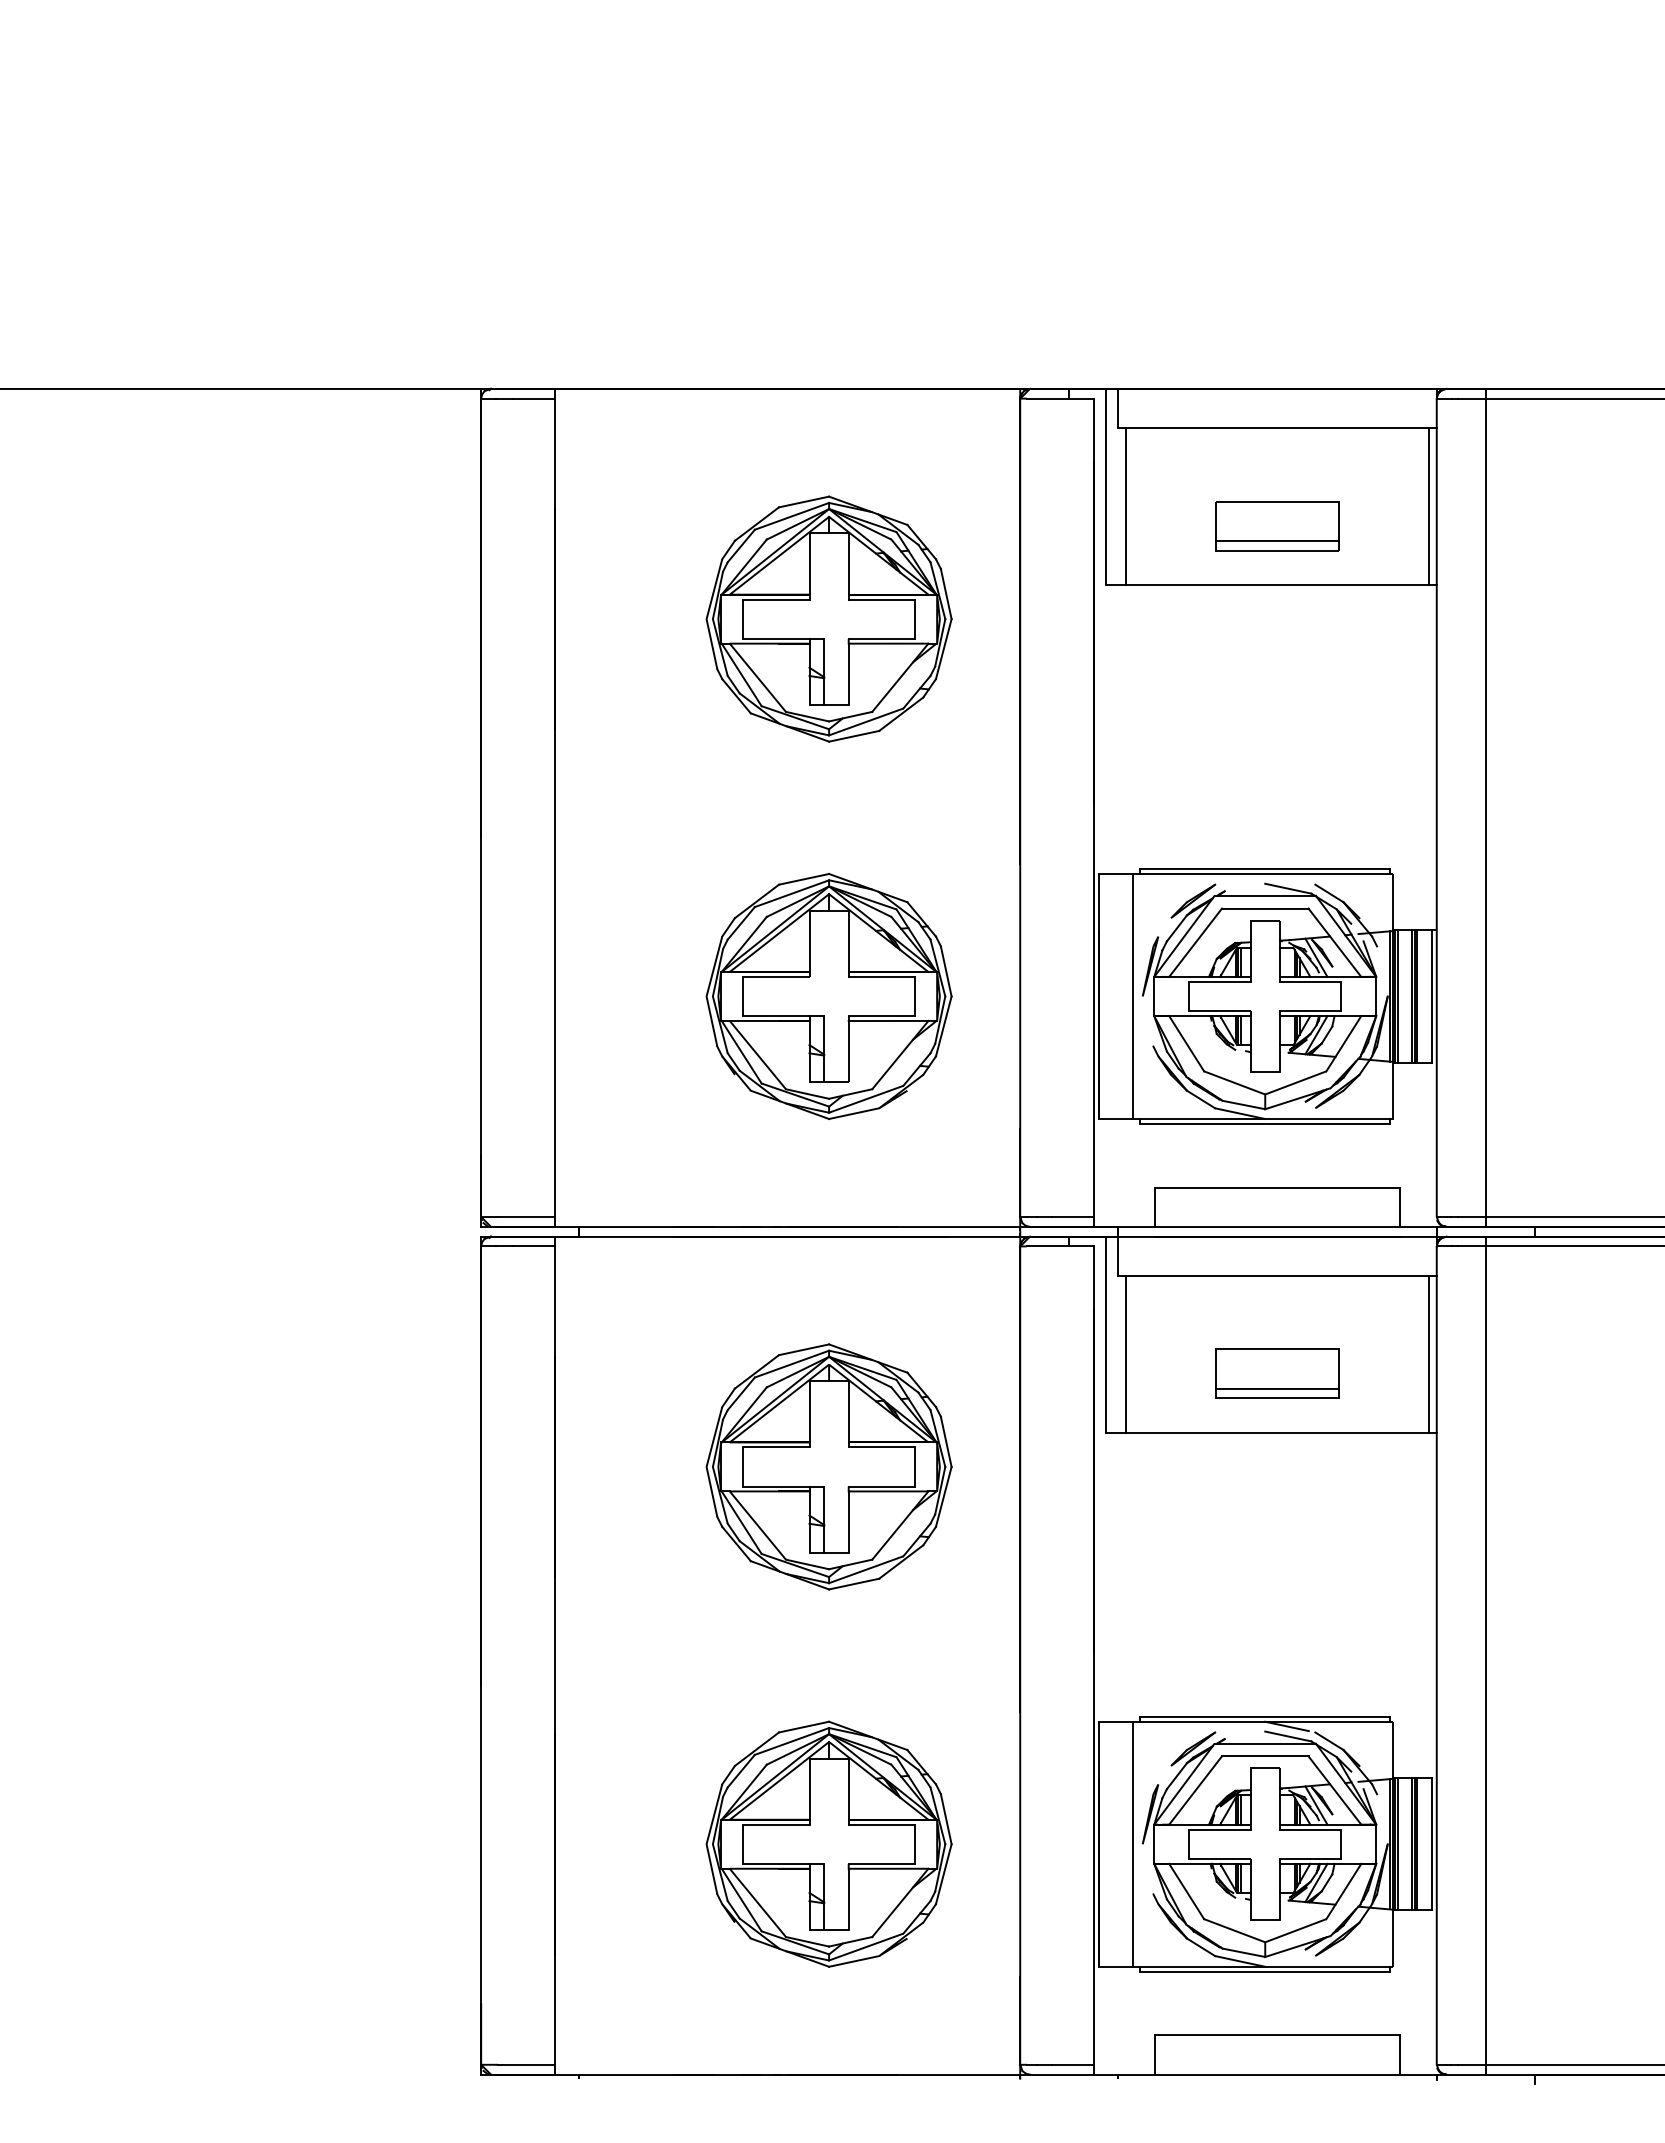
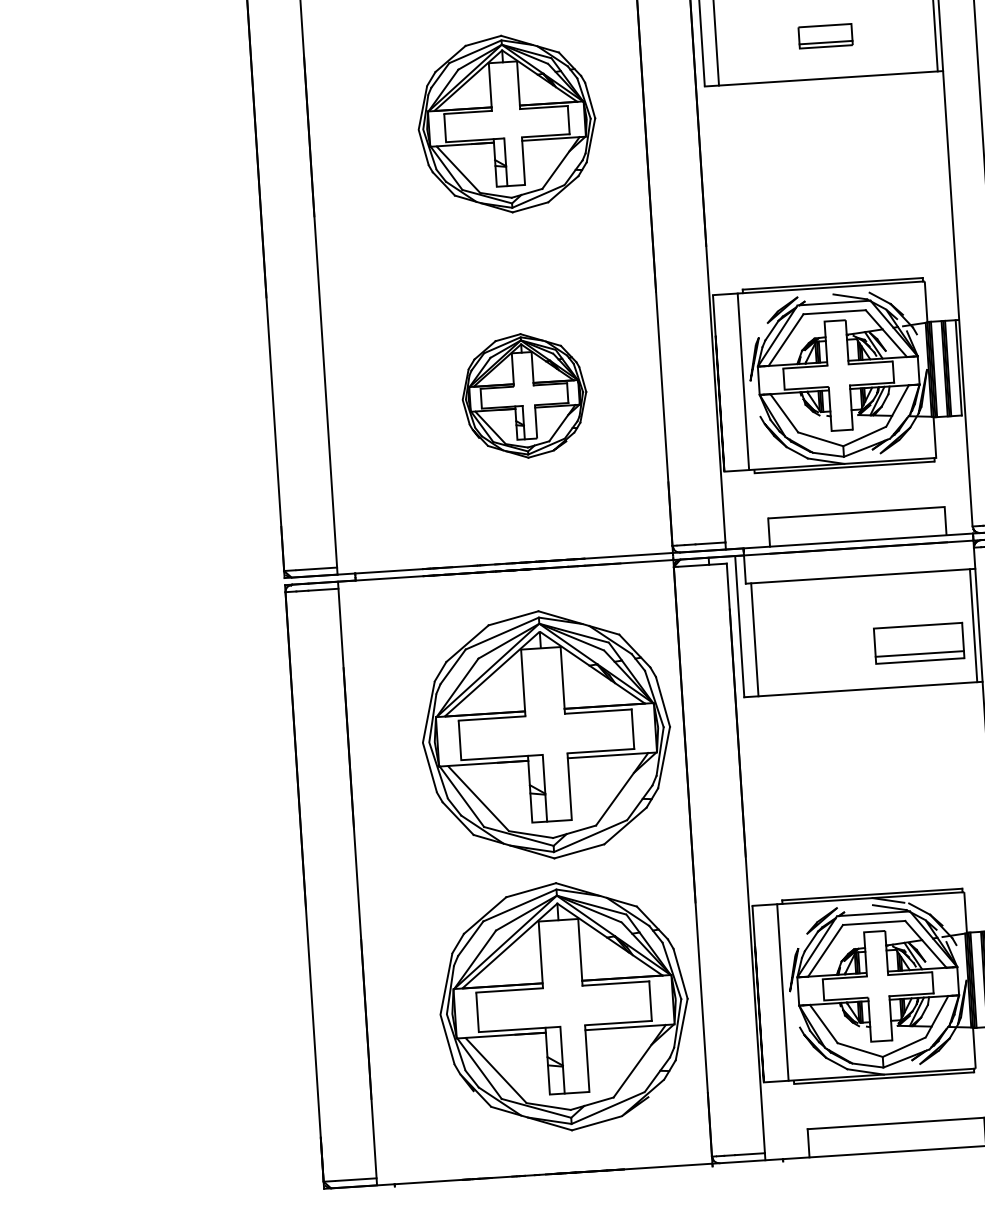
part: (1277, 526) -> (825, 36), size x0.6
part: (828, 996) -> (524, 395), size x0.7
part: (1277, 1373) -> (919, 643), moved
part: (828, 1466) -> (545, 734), size x1.4
part: (828, 1843) -> (563, 1006), size x1.4

